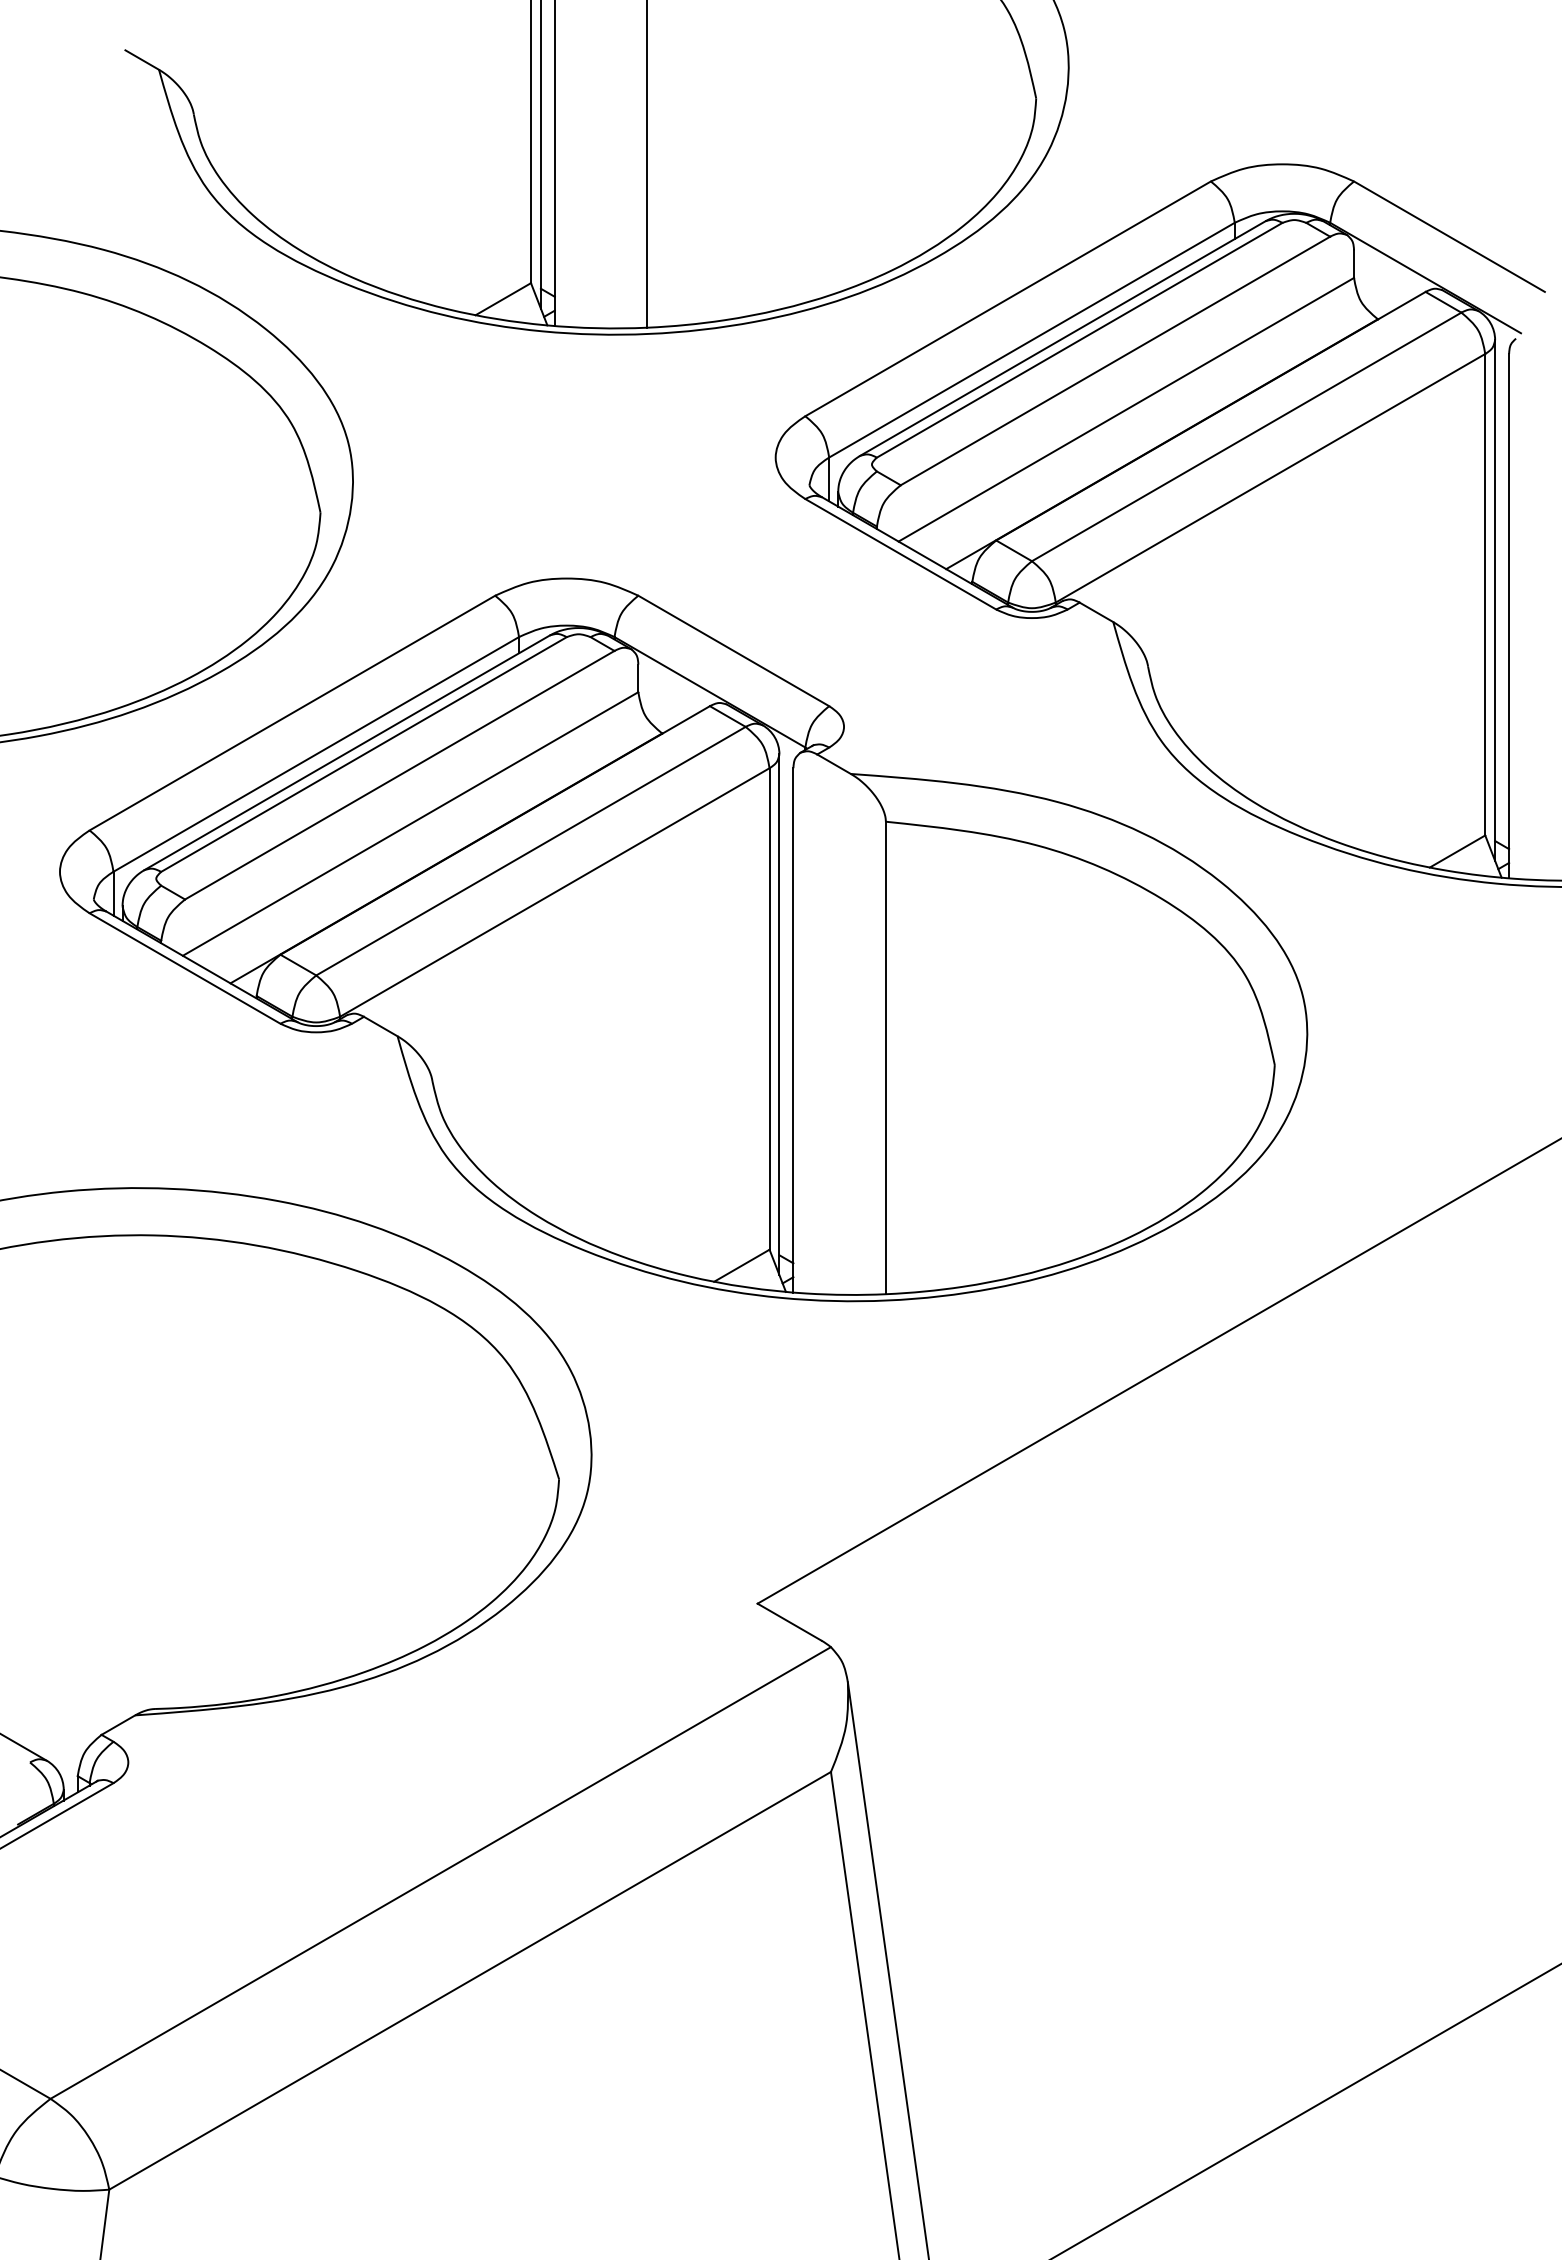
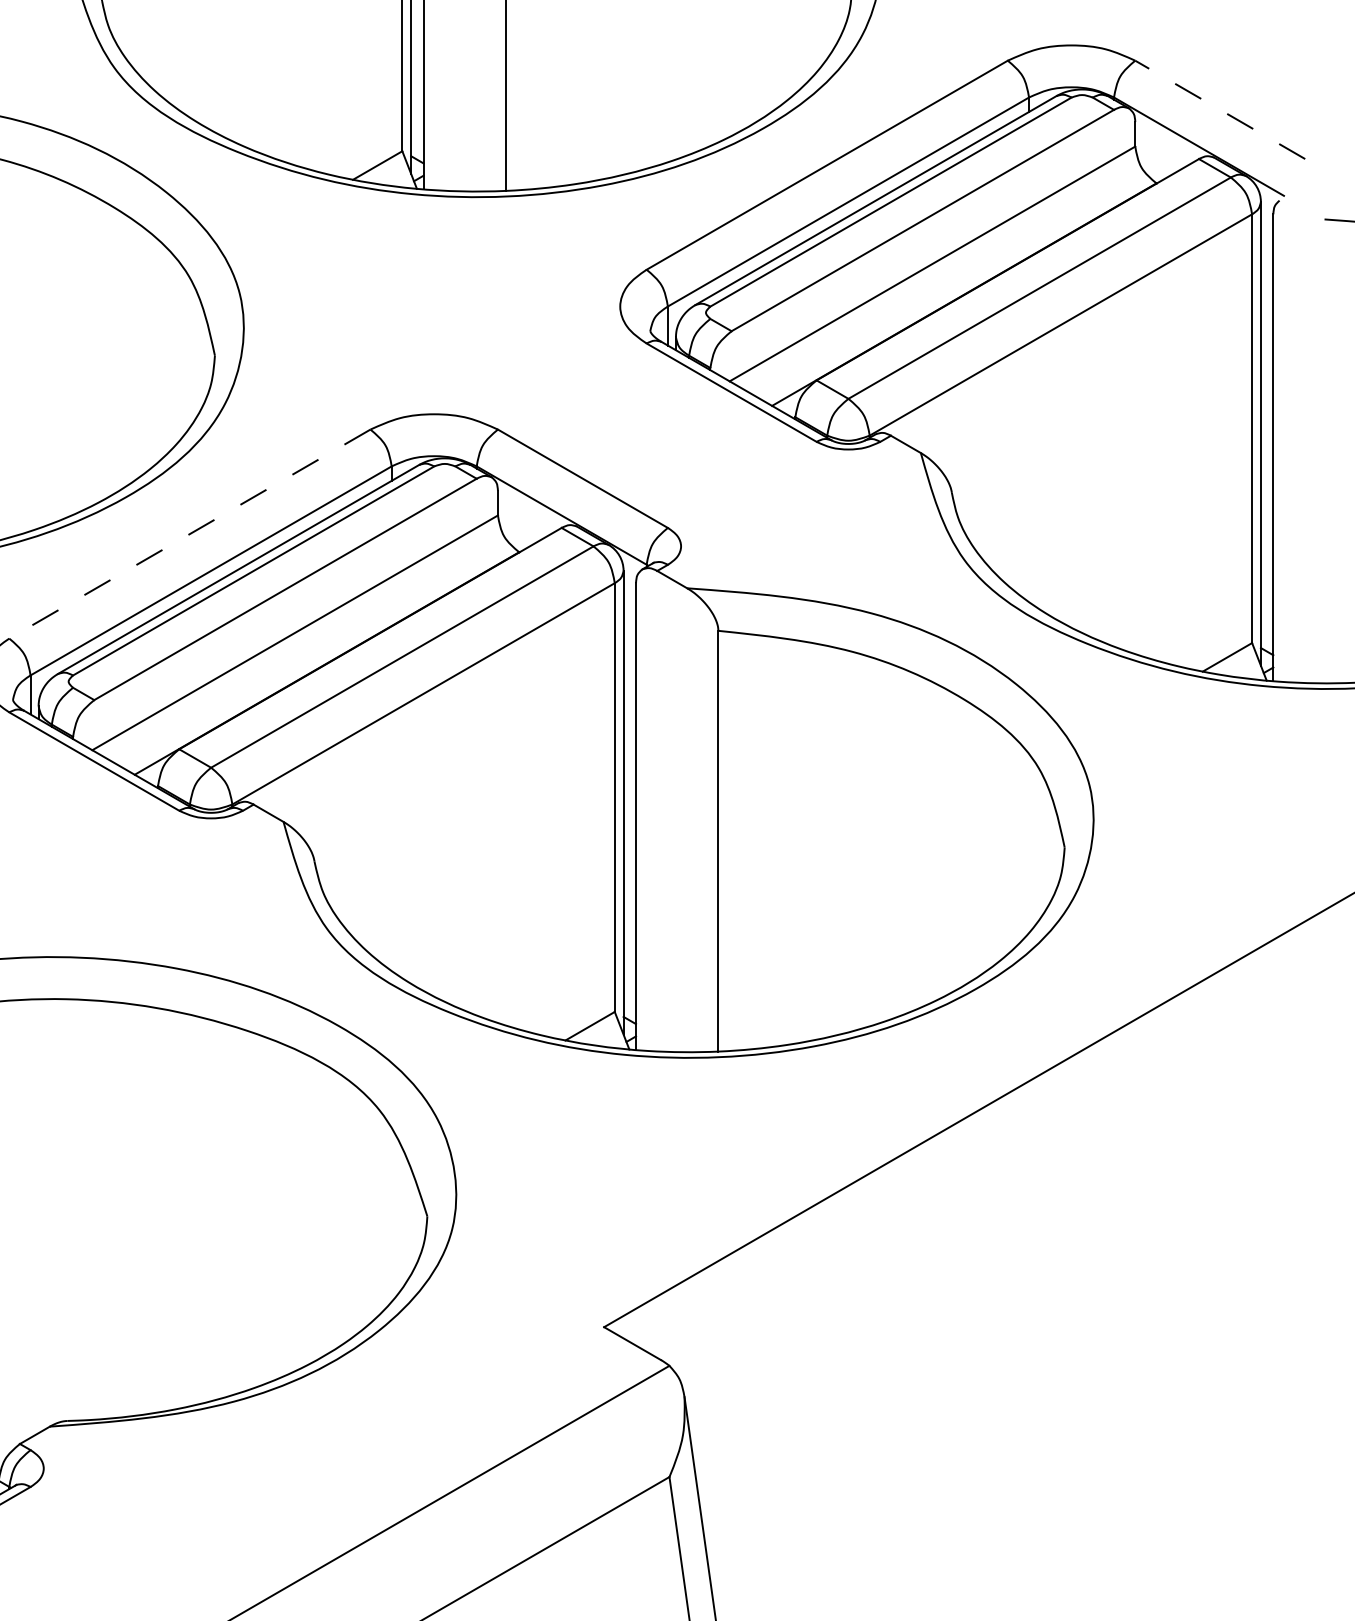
line: (1449, 236) -> (1220, 109), solid -> dashed
line: (291, 713) -> (189, 534), solid -> dashed

